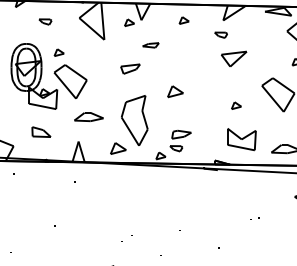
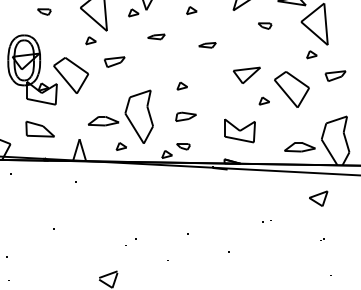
part: (221, 34) -> (265, 25), moved
part: (58, 52) -> (90, 40), moved
part: (198, 53) -> (207, 45), added
part: (233, 58) -> (246, 74), moved
part: (130, 68) -> (114, 61), moved
part: (174, 91) -> (181, 85), size x0.62
part: (235, 105) -> (263, 100), moved
part: (88, 117) -> (103, 121), moved
part: (40, 131) -> (39, 128), size x1.43
part: (181, 134) -> (185, 116), moved
part: (241, 139) -> (239, 130), moved
part: (117, 148) -> (120, 146), size x0.62

